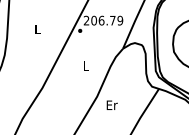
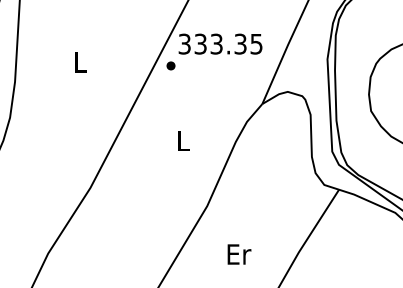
text: (103, 20) -> (220, 43), 206.79 -> 333.35
text: (111, 104) -> (237, 252), moved

